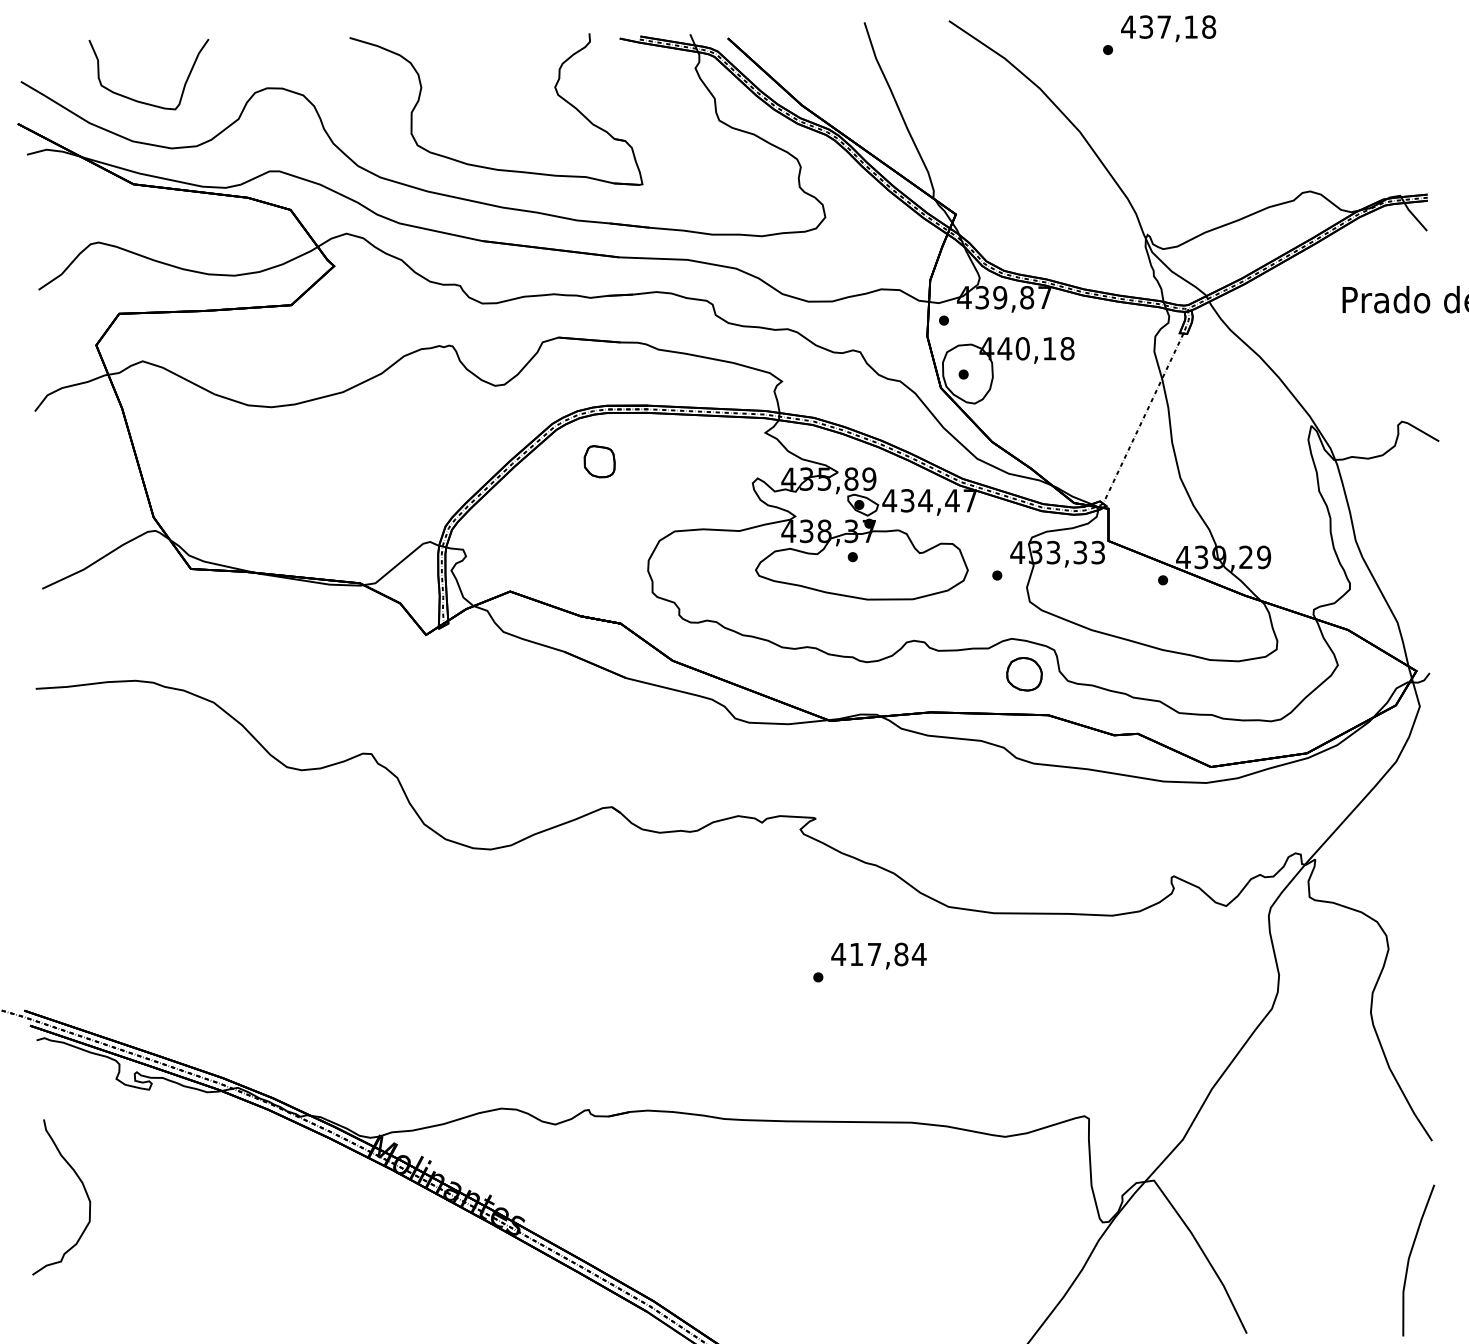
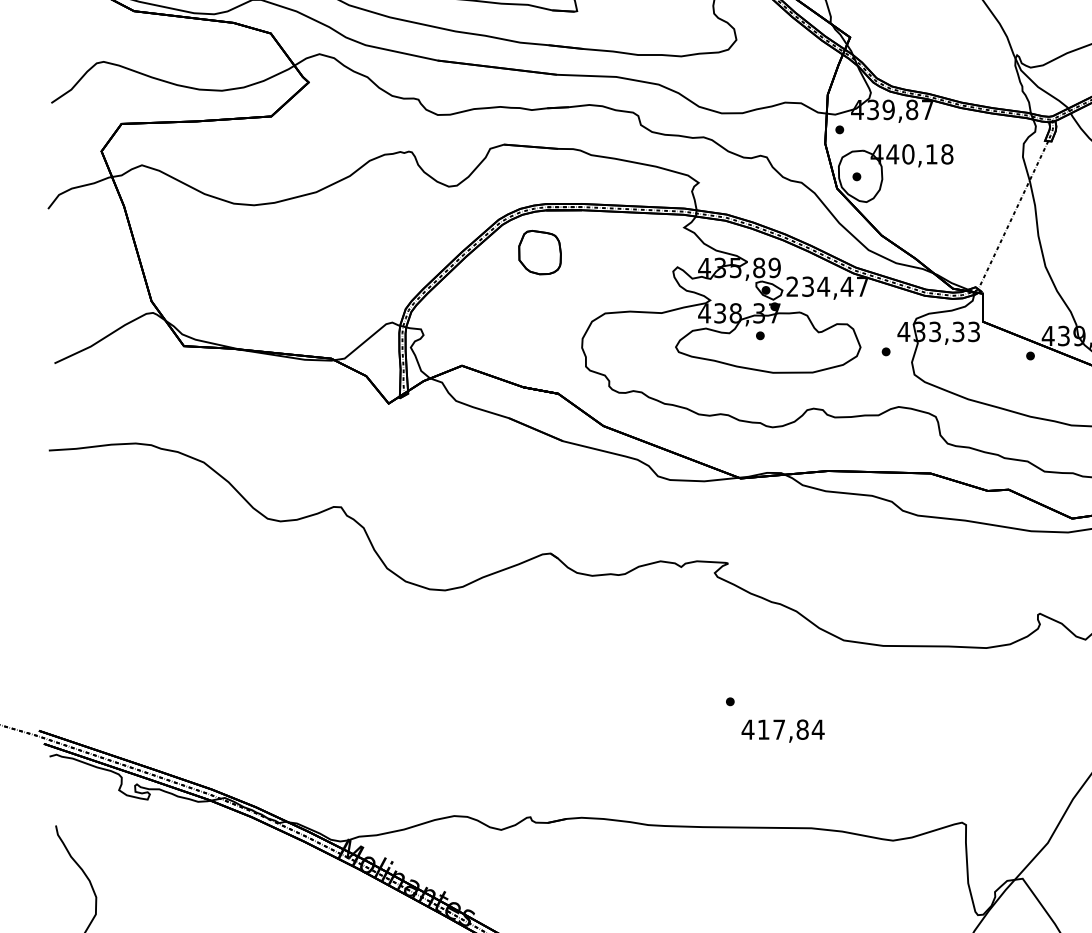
part: (599, 461) -> (539, 252), size x1.6
text: (889, 500) -> (792, 286), 434,47 -> 234,47
part: (1024, 674) -> (909, 438), removed
text: (878, 955) -> (782, 730), moved

